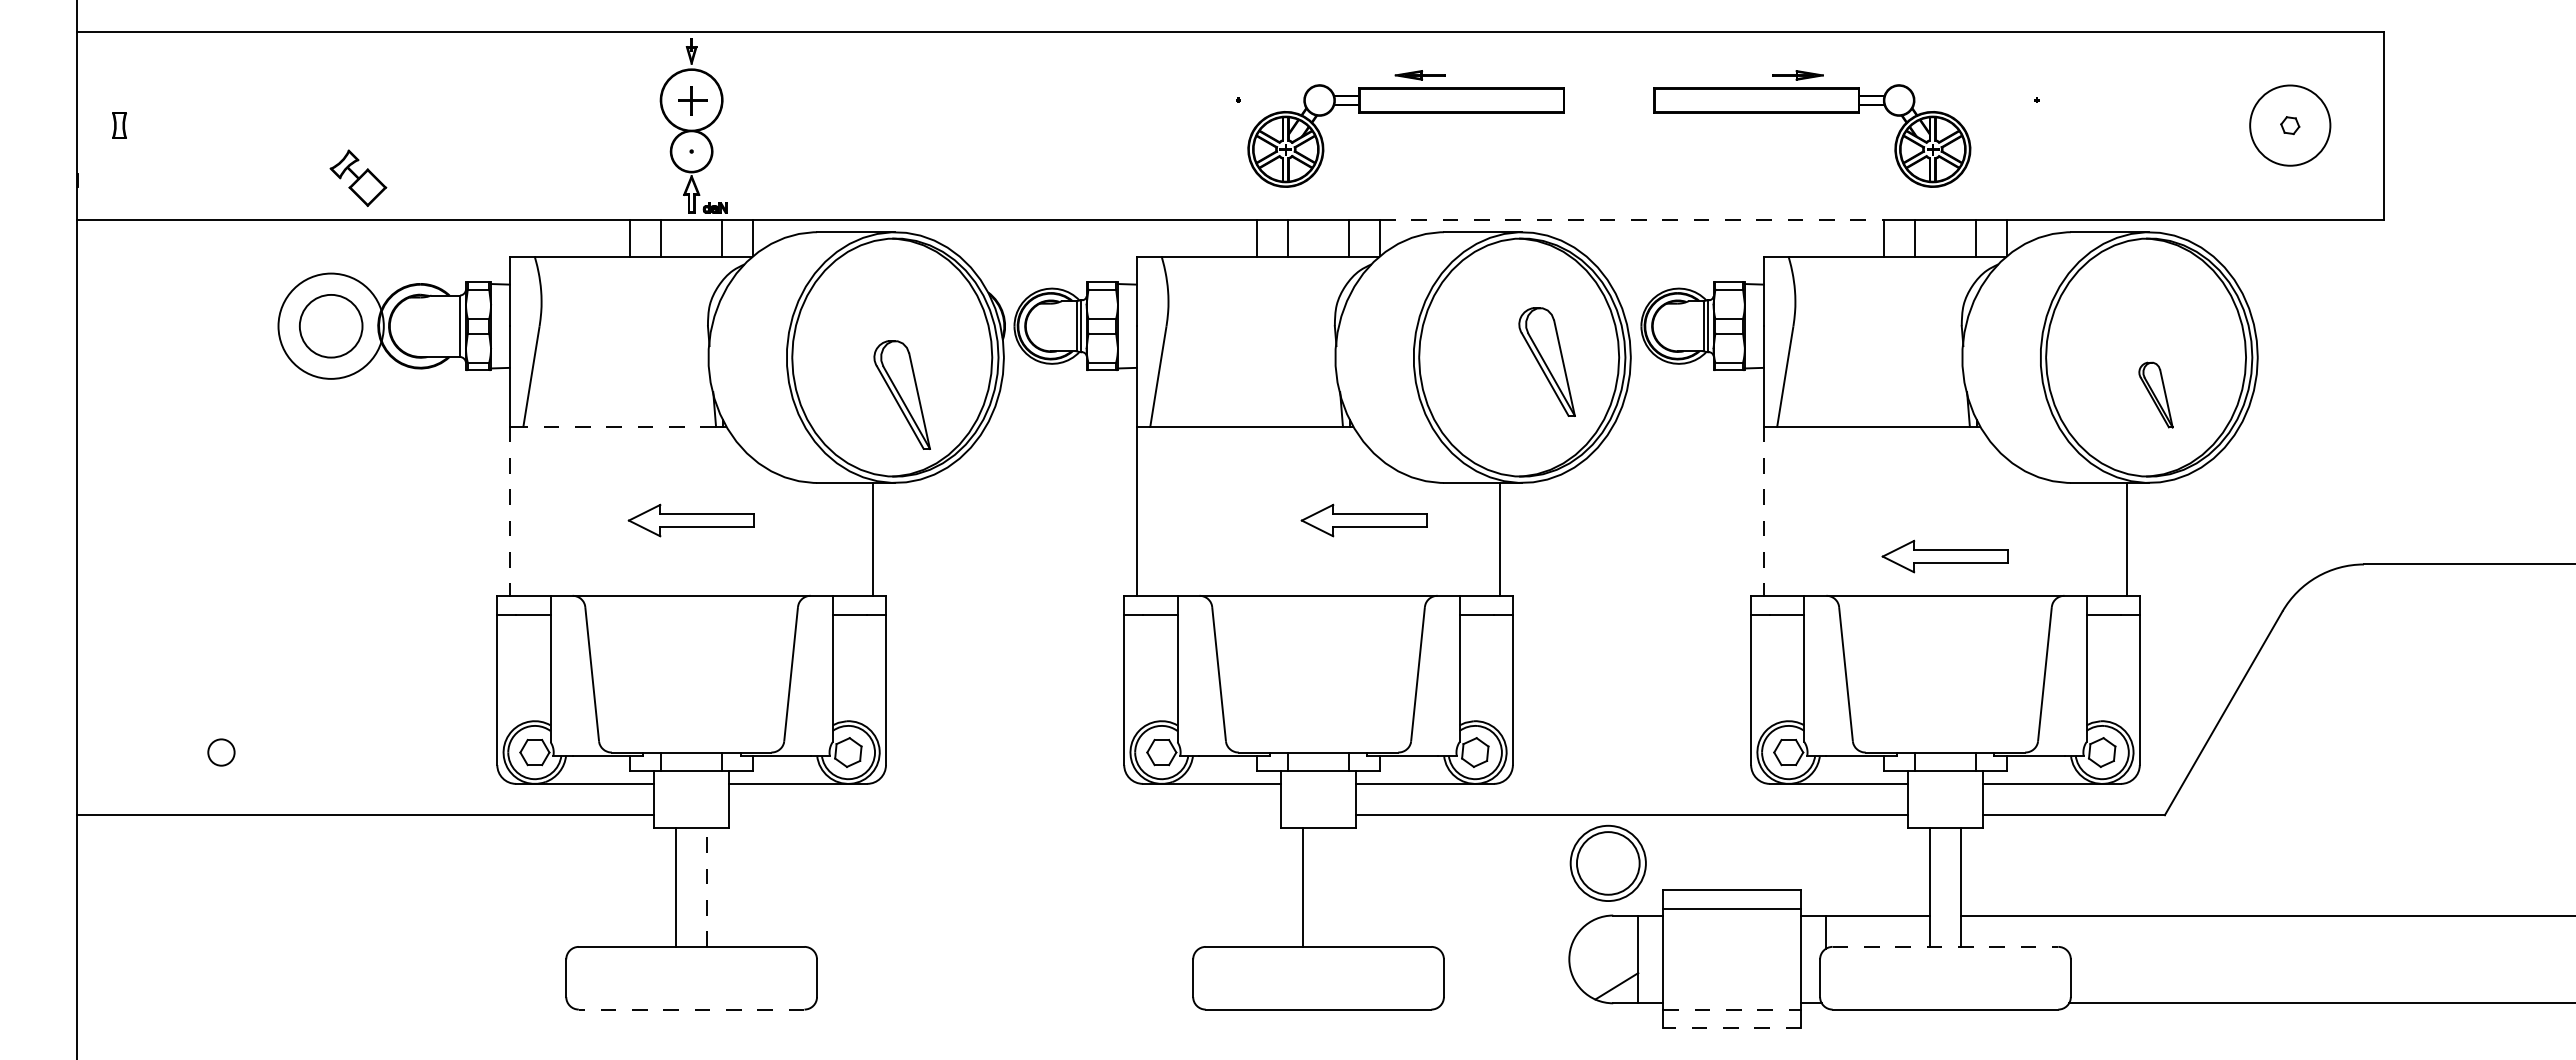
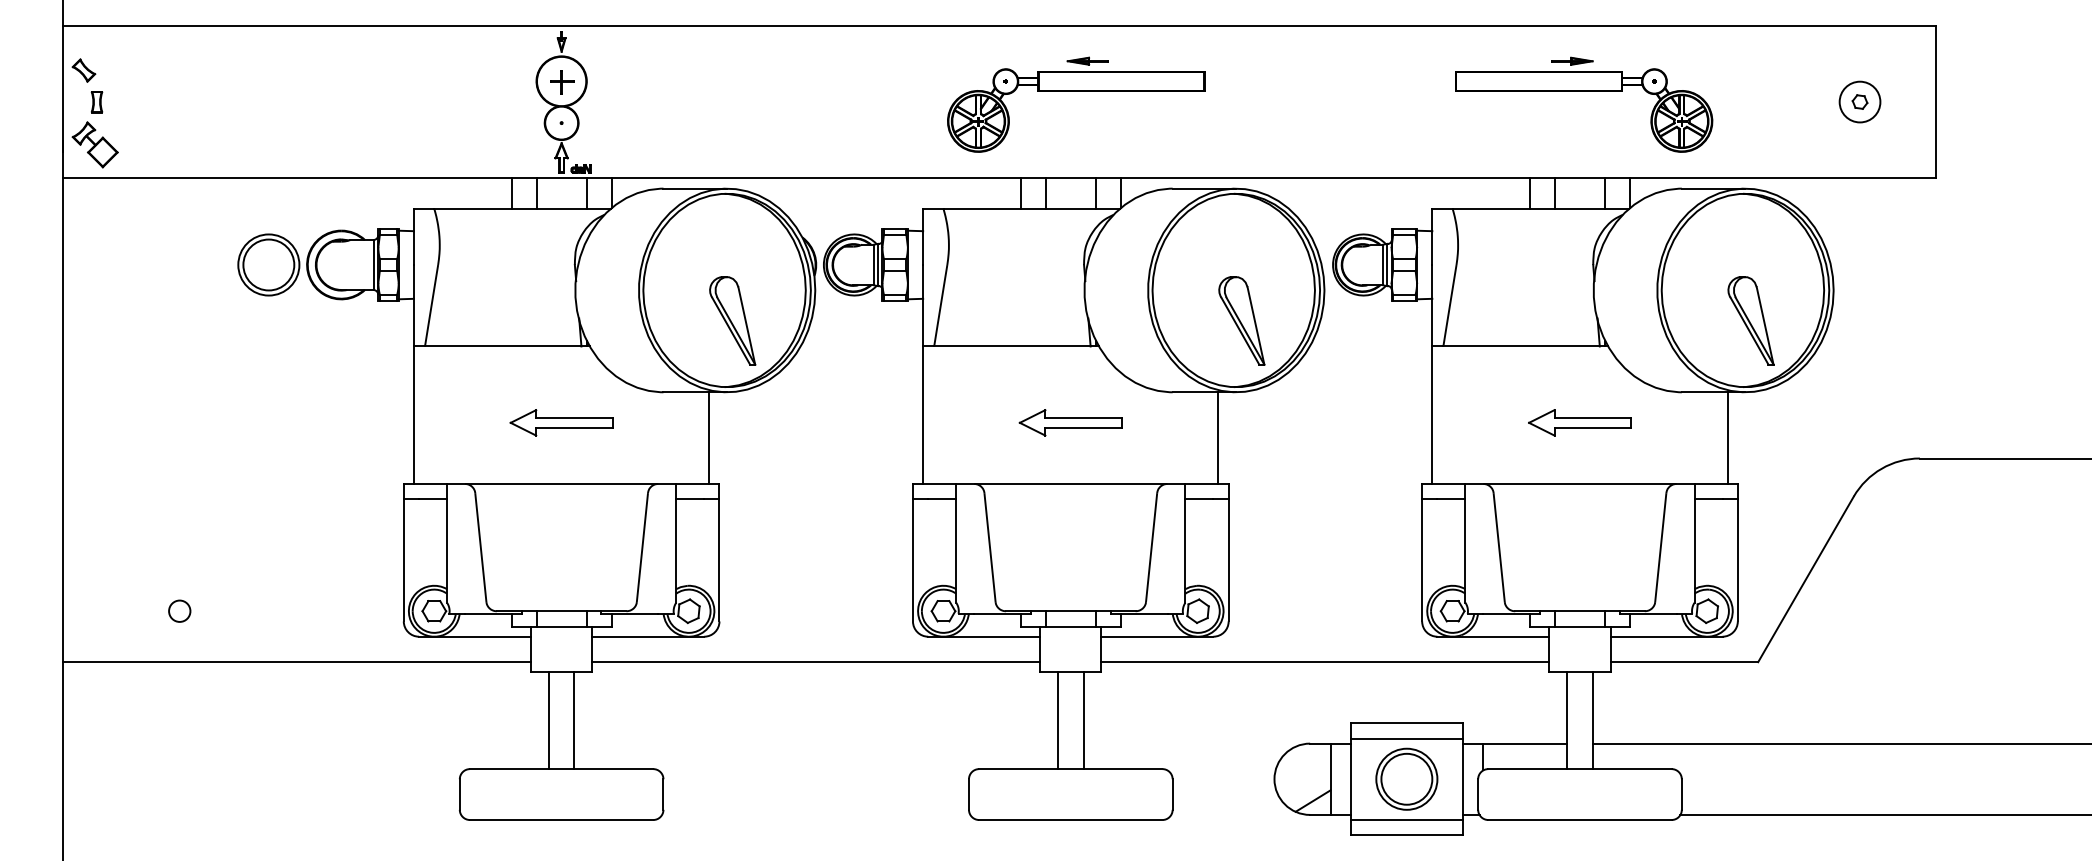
part: (103, 86) -> (83, 70), added
part: (1405, 113) -> (1075, 92), moved
part: (1812, 113) -> (1584, 92), moved
circle: (2290, 125) -> (1860, 101), size x0.62
part: (358, 177) -> (95, 144), moved
line: (1632, 219) -> (1325, 178), dashed -> solid
circle: (330, 325) -> (268, 264), size x0.71
part: (1546, 361) -> (1241, 320), moved
part: (2155, 394) -> (1750, 320), size x1.67
line: (619, 426) -> (503, 346), dashed -> solid
line: (509, 511) -> (413, 415), dashed -> solid
line: (1763, 511) -> (1432, 415), dashed -> solid
part: (1363, 520) -> (1069, 422), moved
part: (1944, 556) -> (1579, 422), moved
line: (1004, 815) -> (815, 662), added
part: (1607, 862) -> (1406, 778), moved
line: (1334, 886) -> (1083, 720), added
line: (707, 887) -> (574, 720), dashed -> solid
line: (1945, 946) -> (1580, 768), dashed -> solid
line: (691, 1009) -> (561, 819), dashed -> solid
line: (1732, 1009) -> (1407, 819), dashed -> solid
line: (1732, 1028) -> (1407, 835), dashed -> solid

